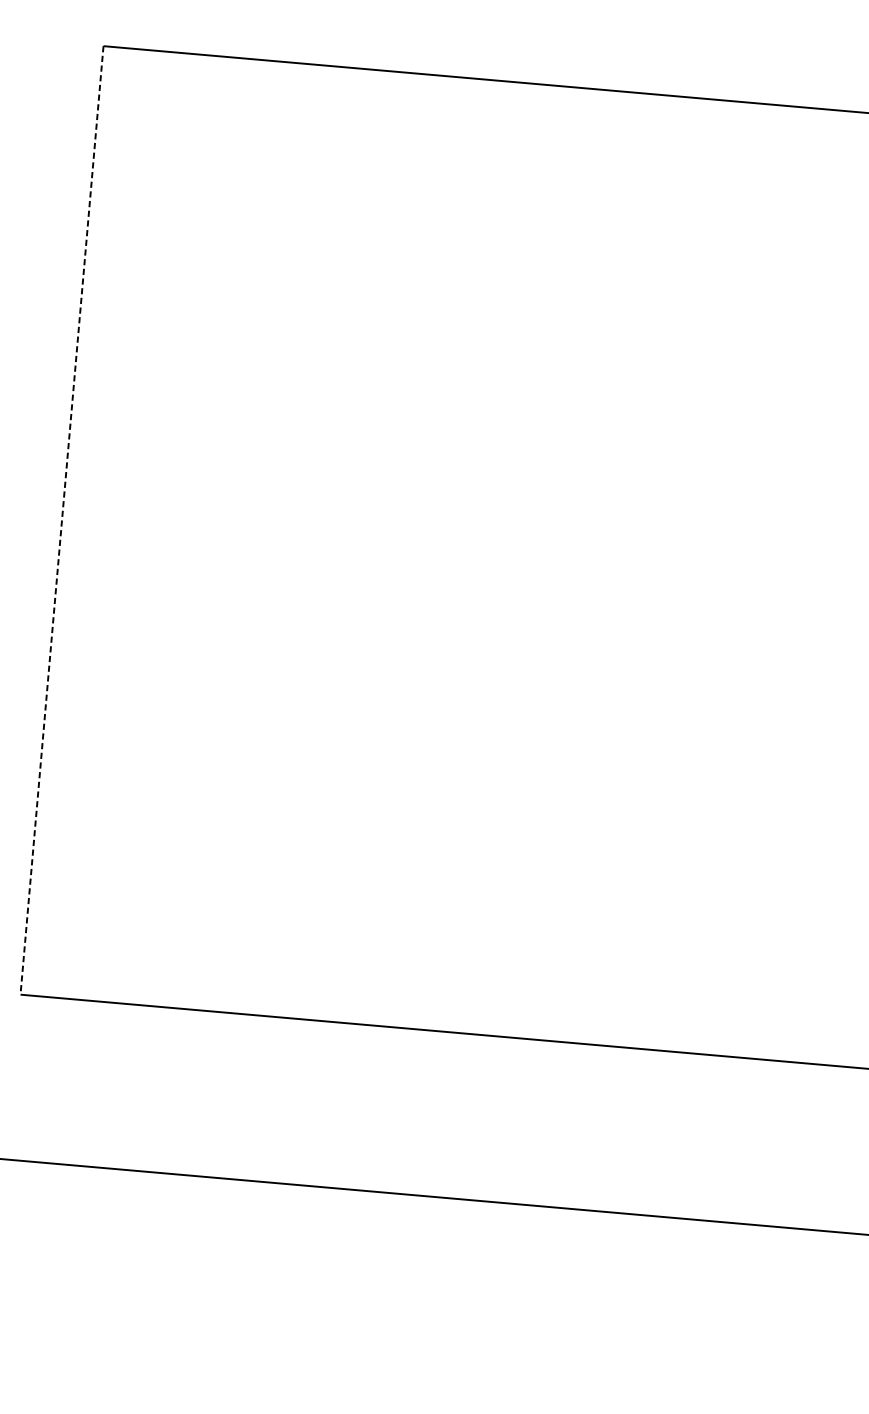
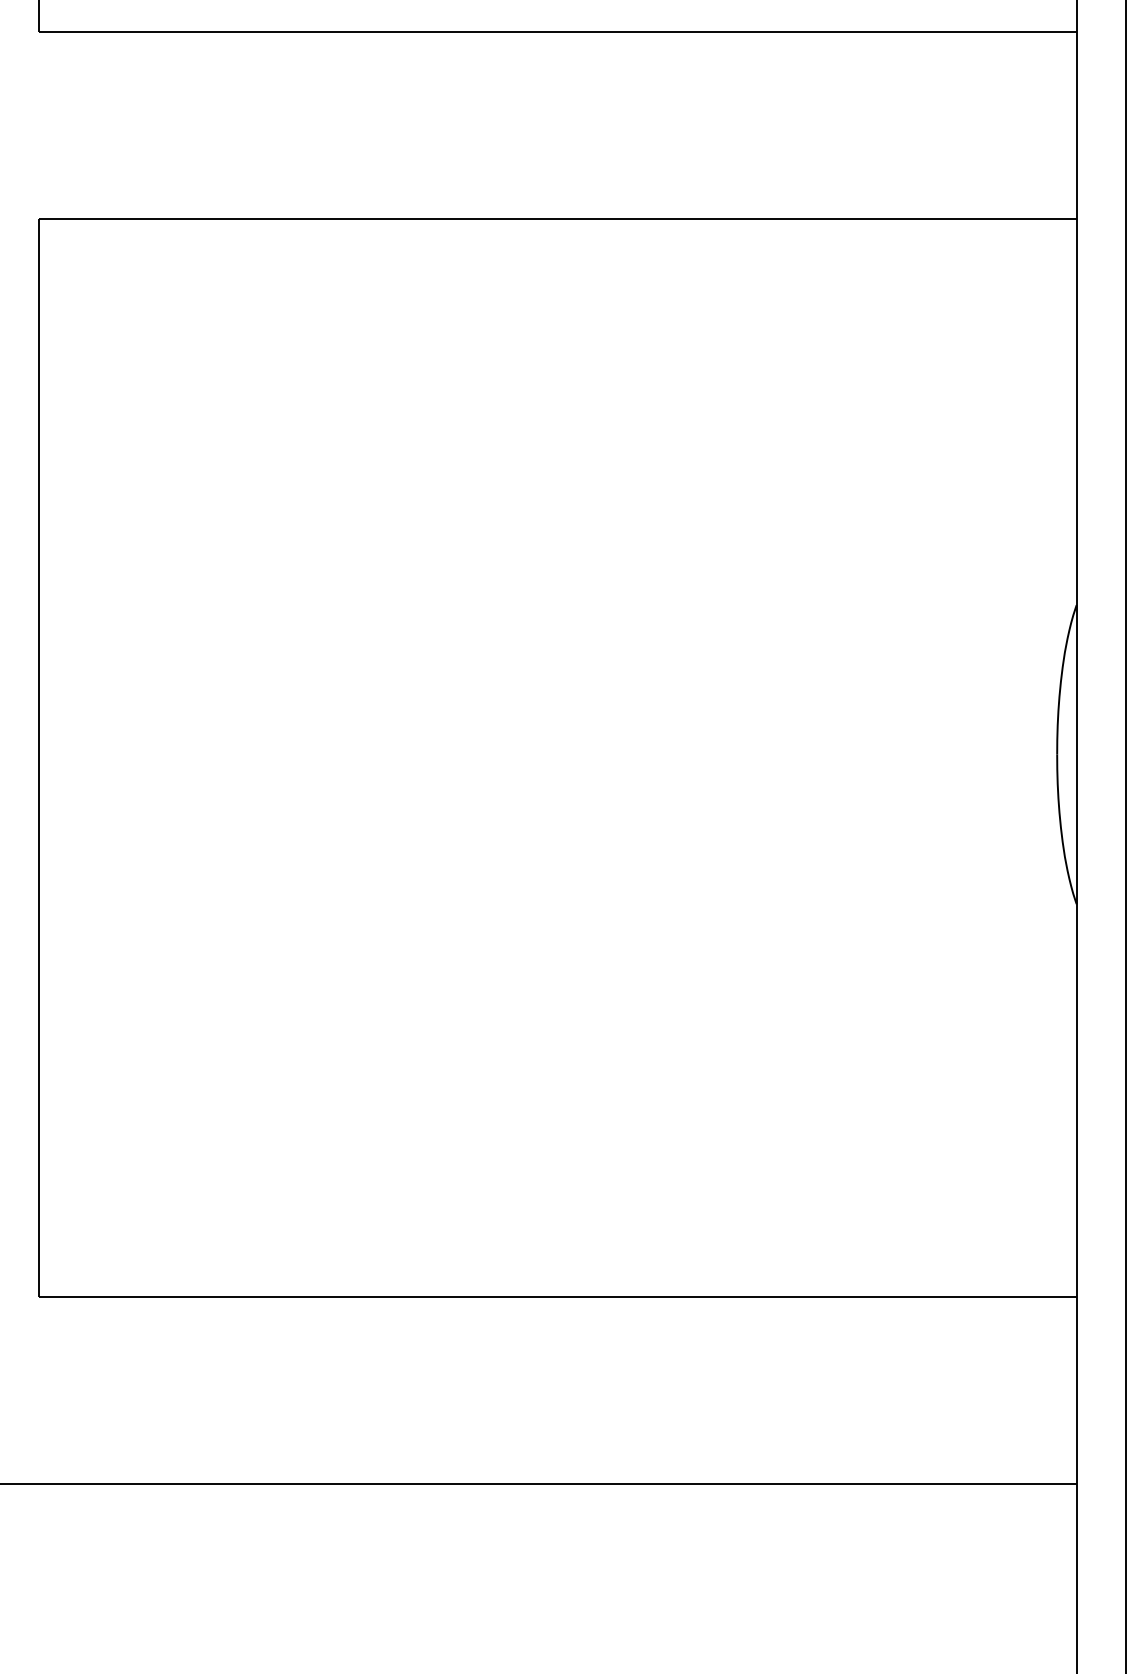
line: (62, 520) -> (39, 758), dashed -> solid

